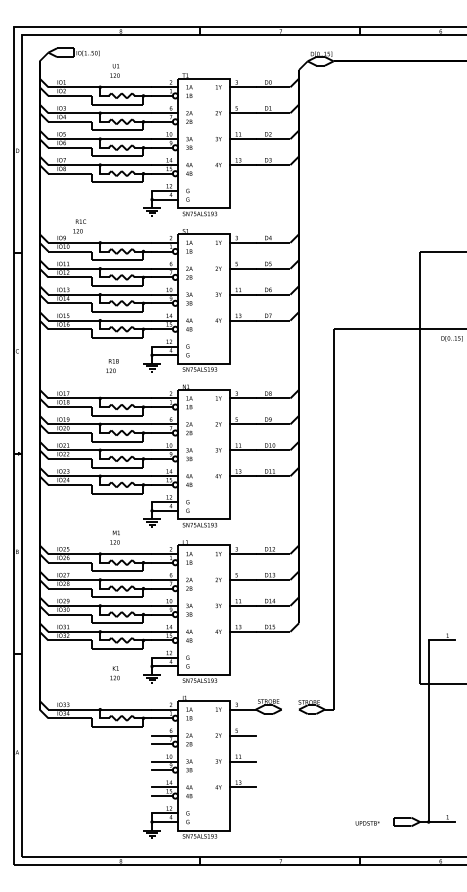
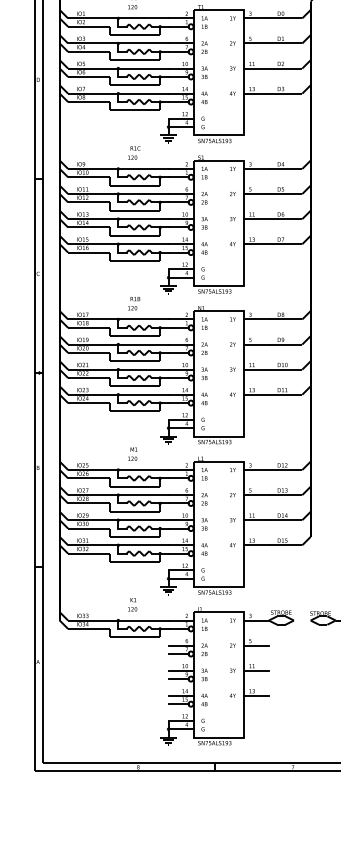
text: (79, 226) -> (134, 153), moved
text: (112, 365) -> (134, 303), moved
text: (114, 673) -> (132, 604), moved

